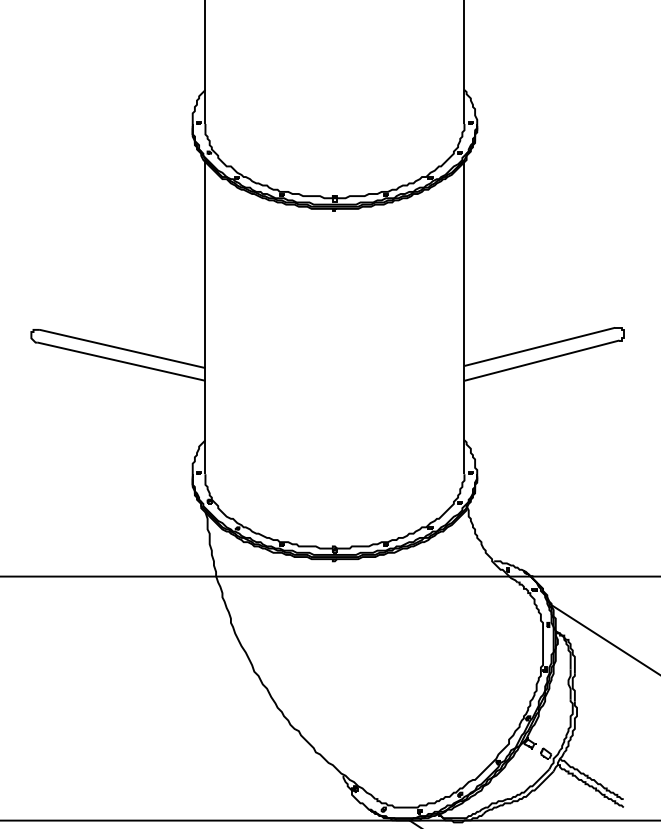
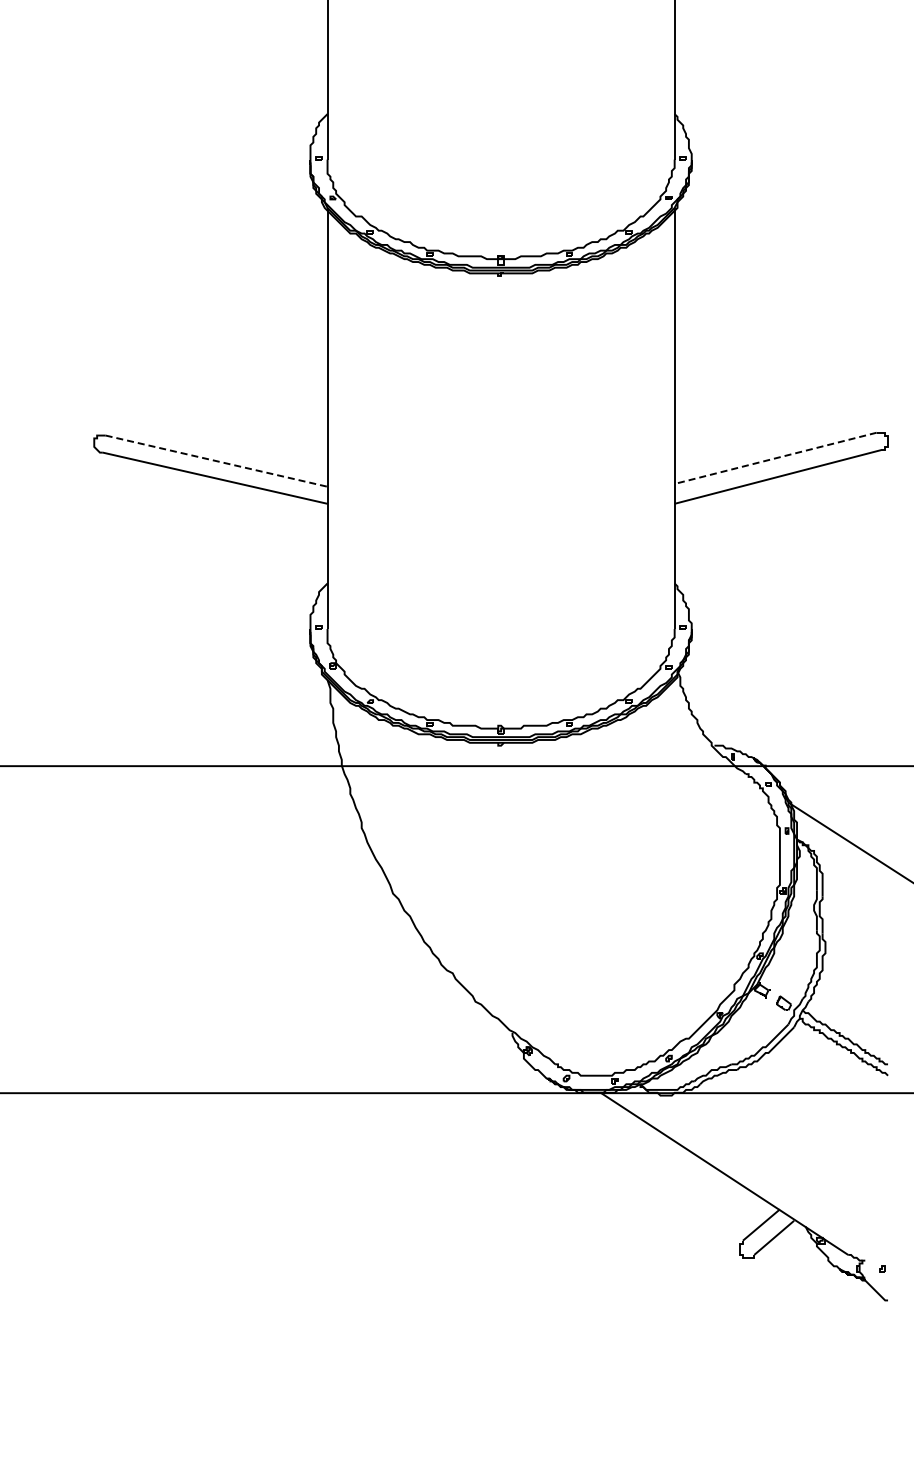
line: (539, 346) -> (775, 458), solid -> dashed
line: (122, 349) -> (216, 461), solid -> dashed

